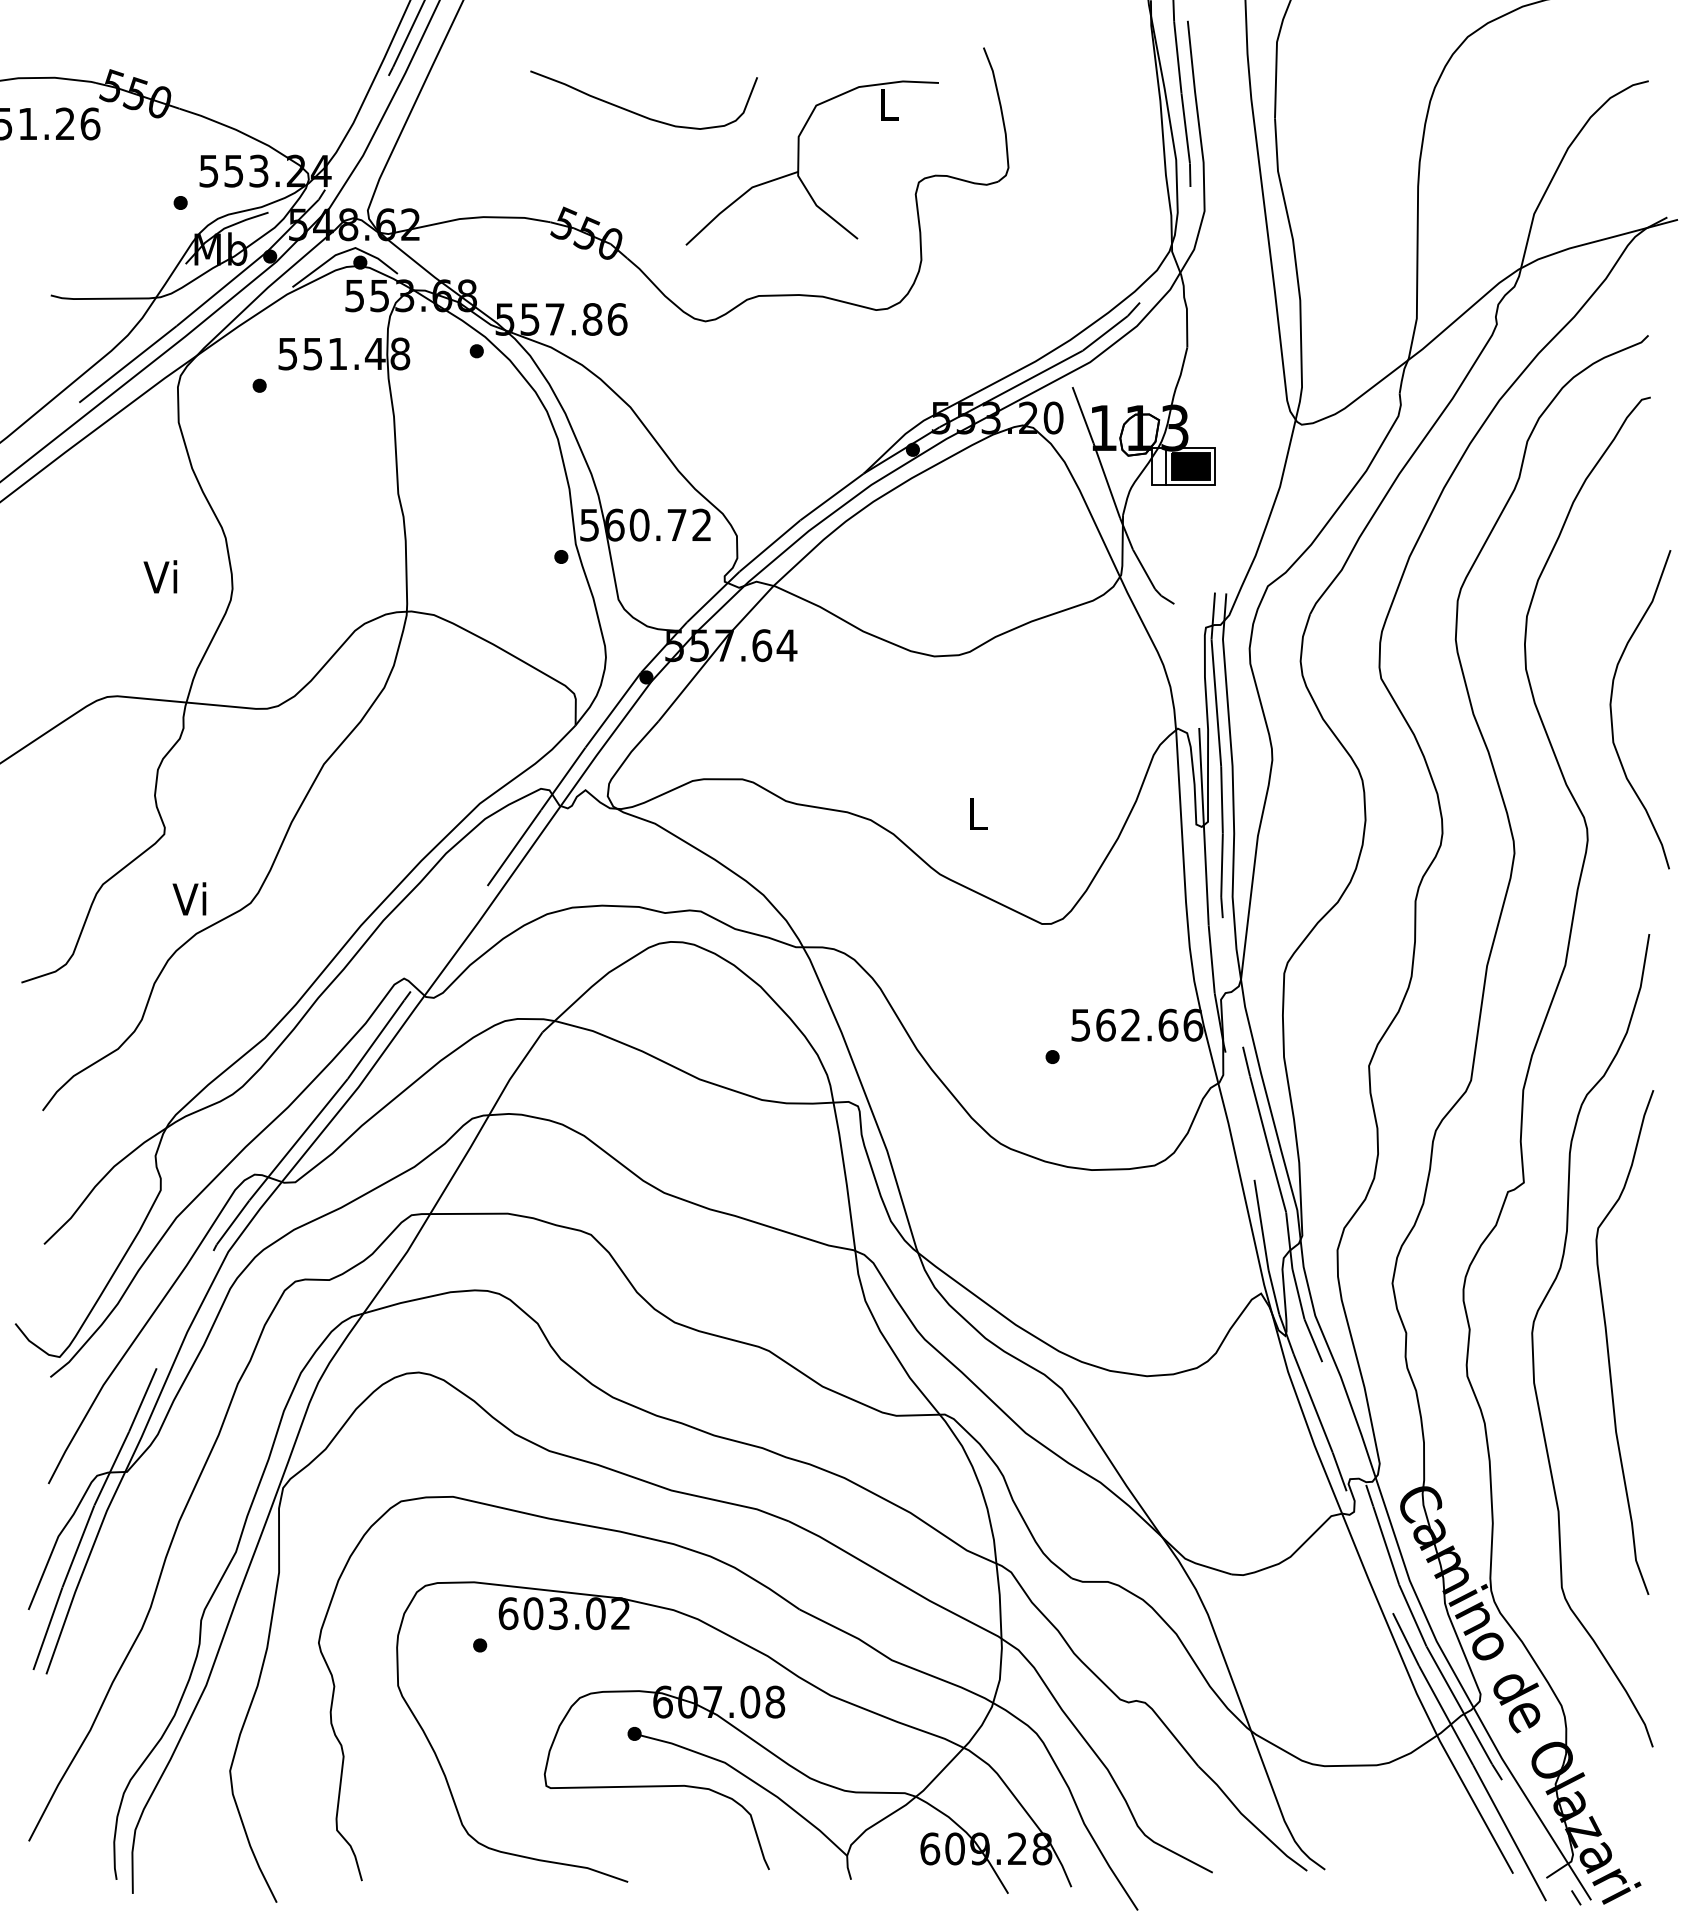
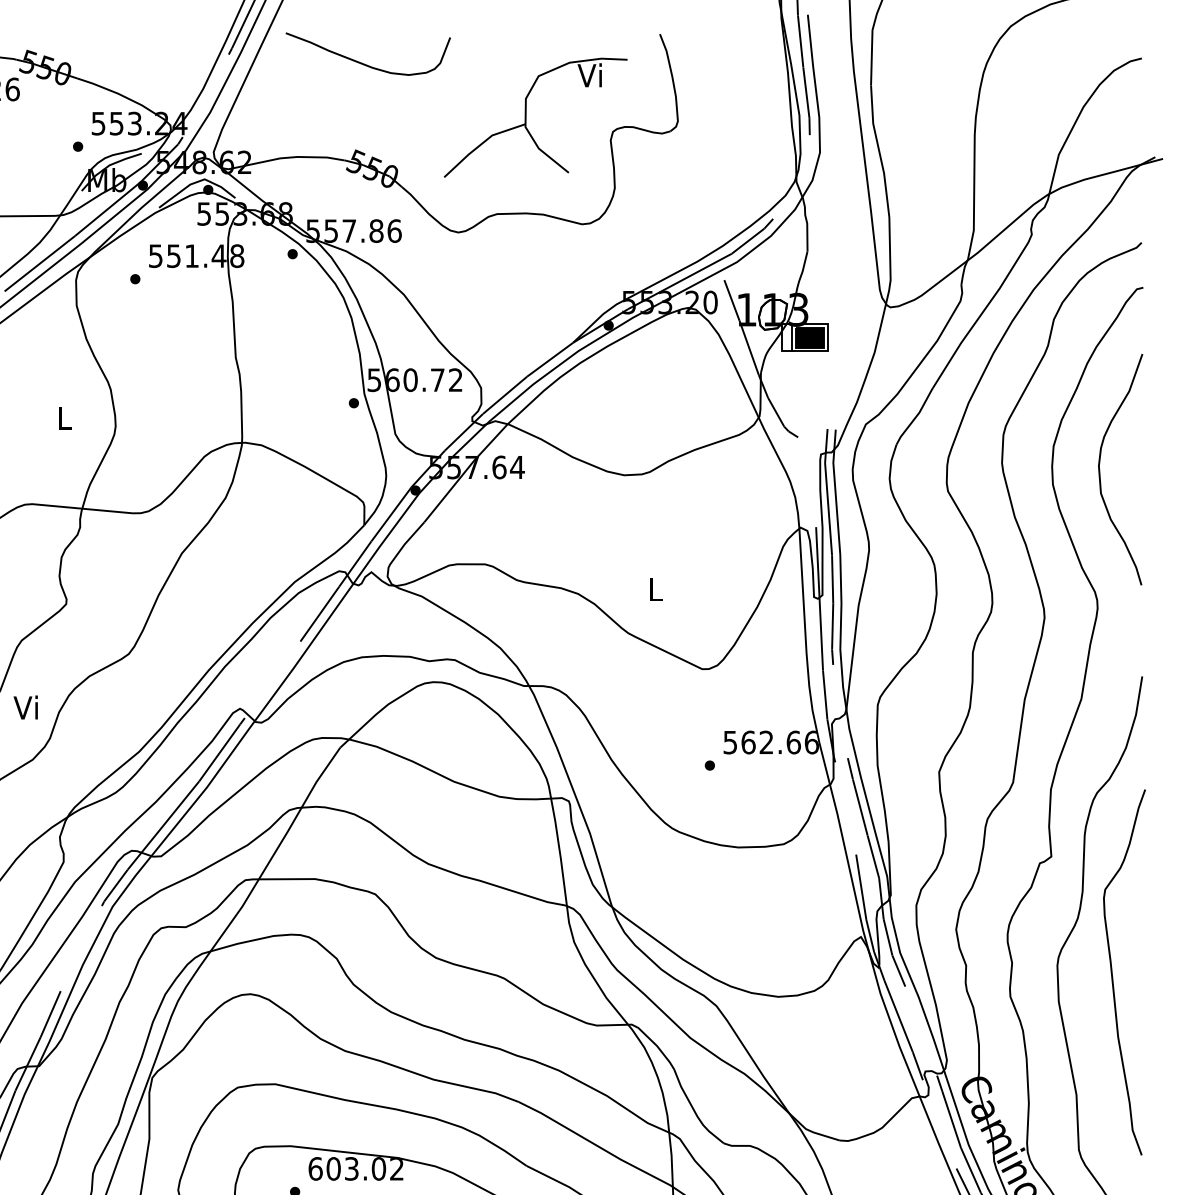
text: (886, 103) -> (589, 74), L -> Vi
curve: (636, 112) -> (362, 63), moved
text: (160, 576) -> (63, 417), Vi -> L
curve: (1612, 714) -> (1100, 473), moved
text: (189, 898) -> (25, 707), moved

